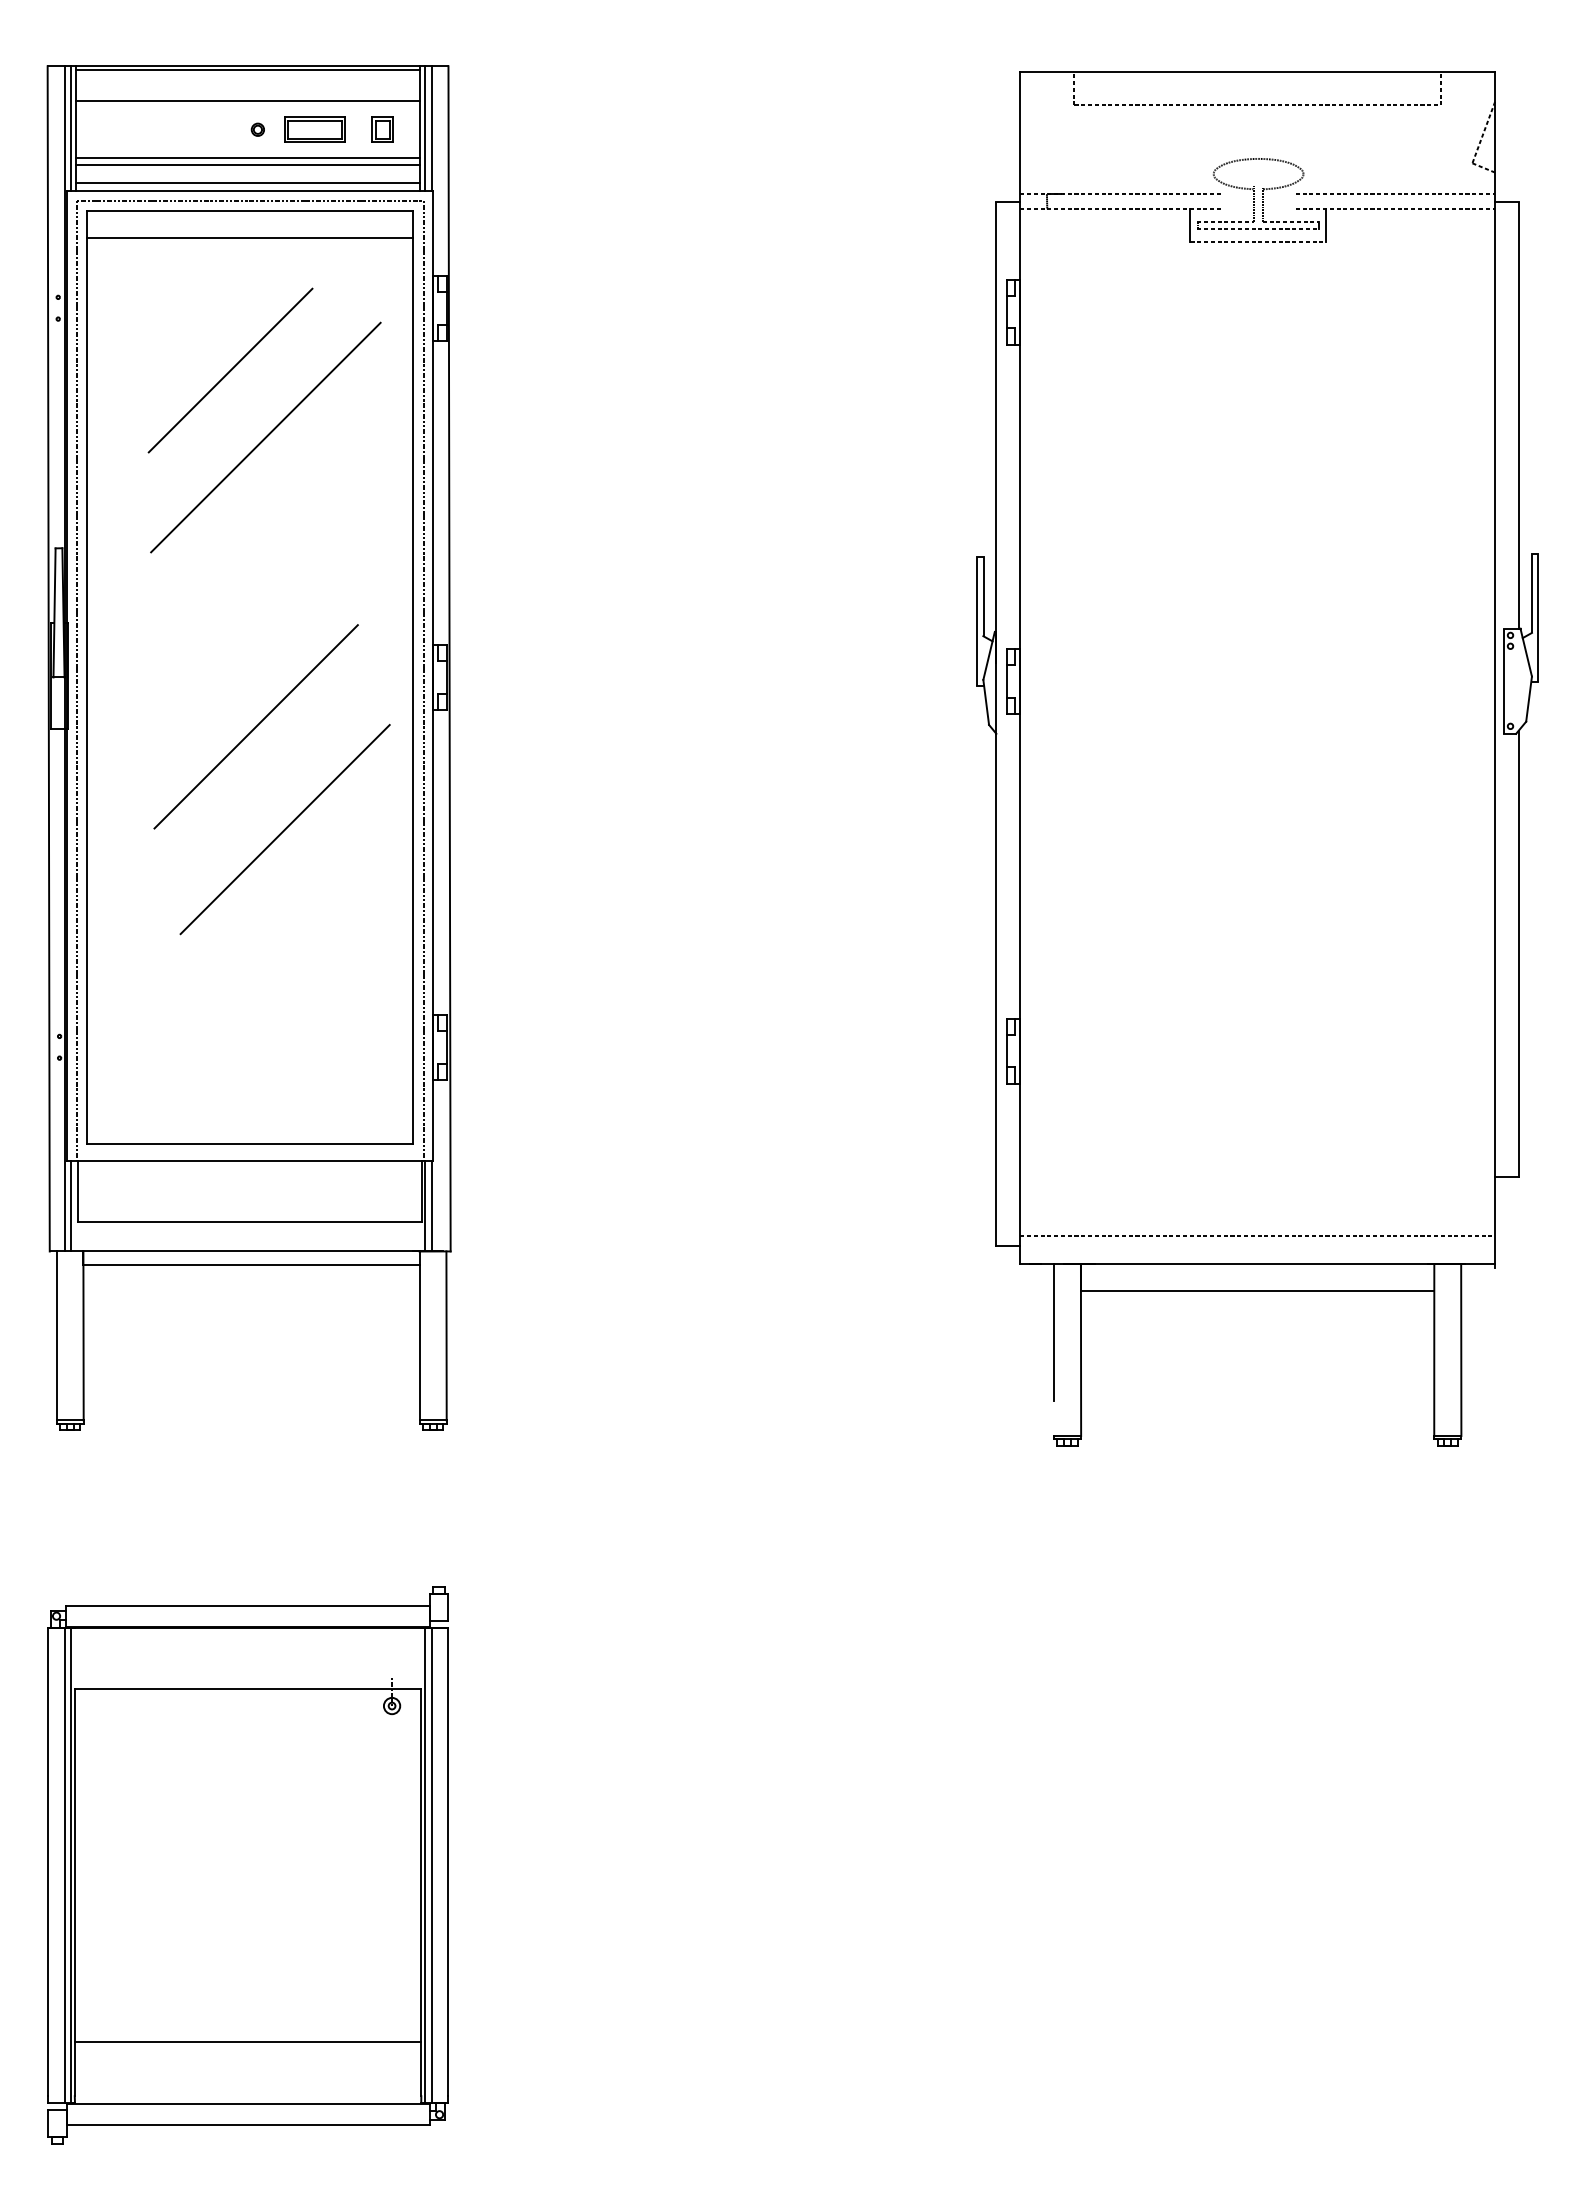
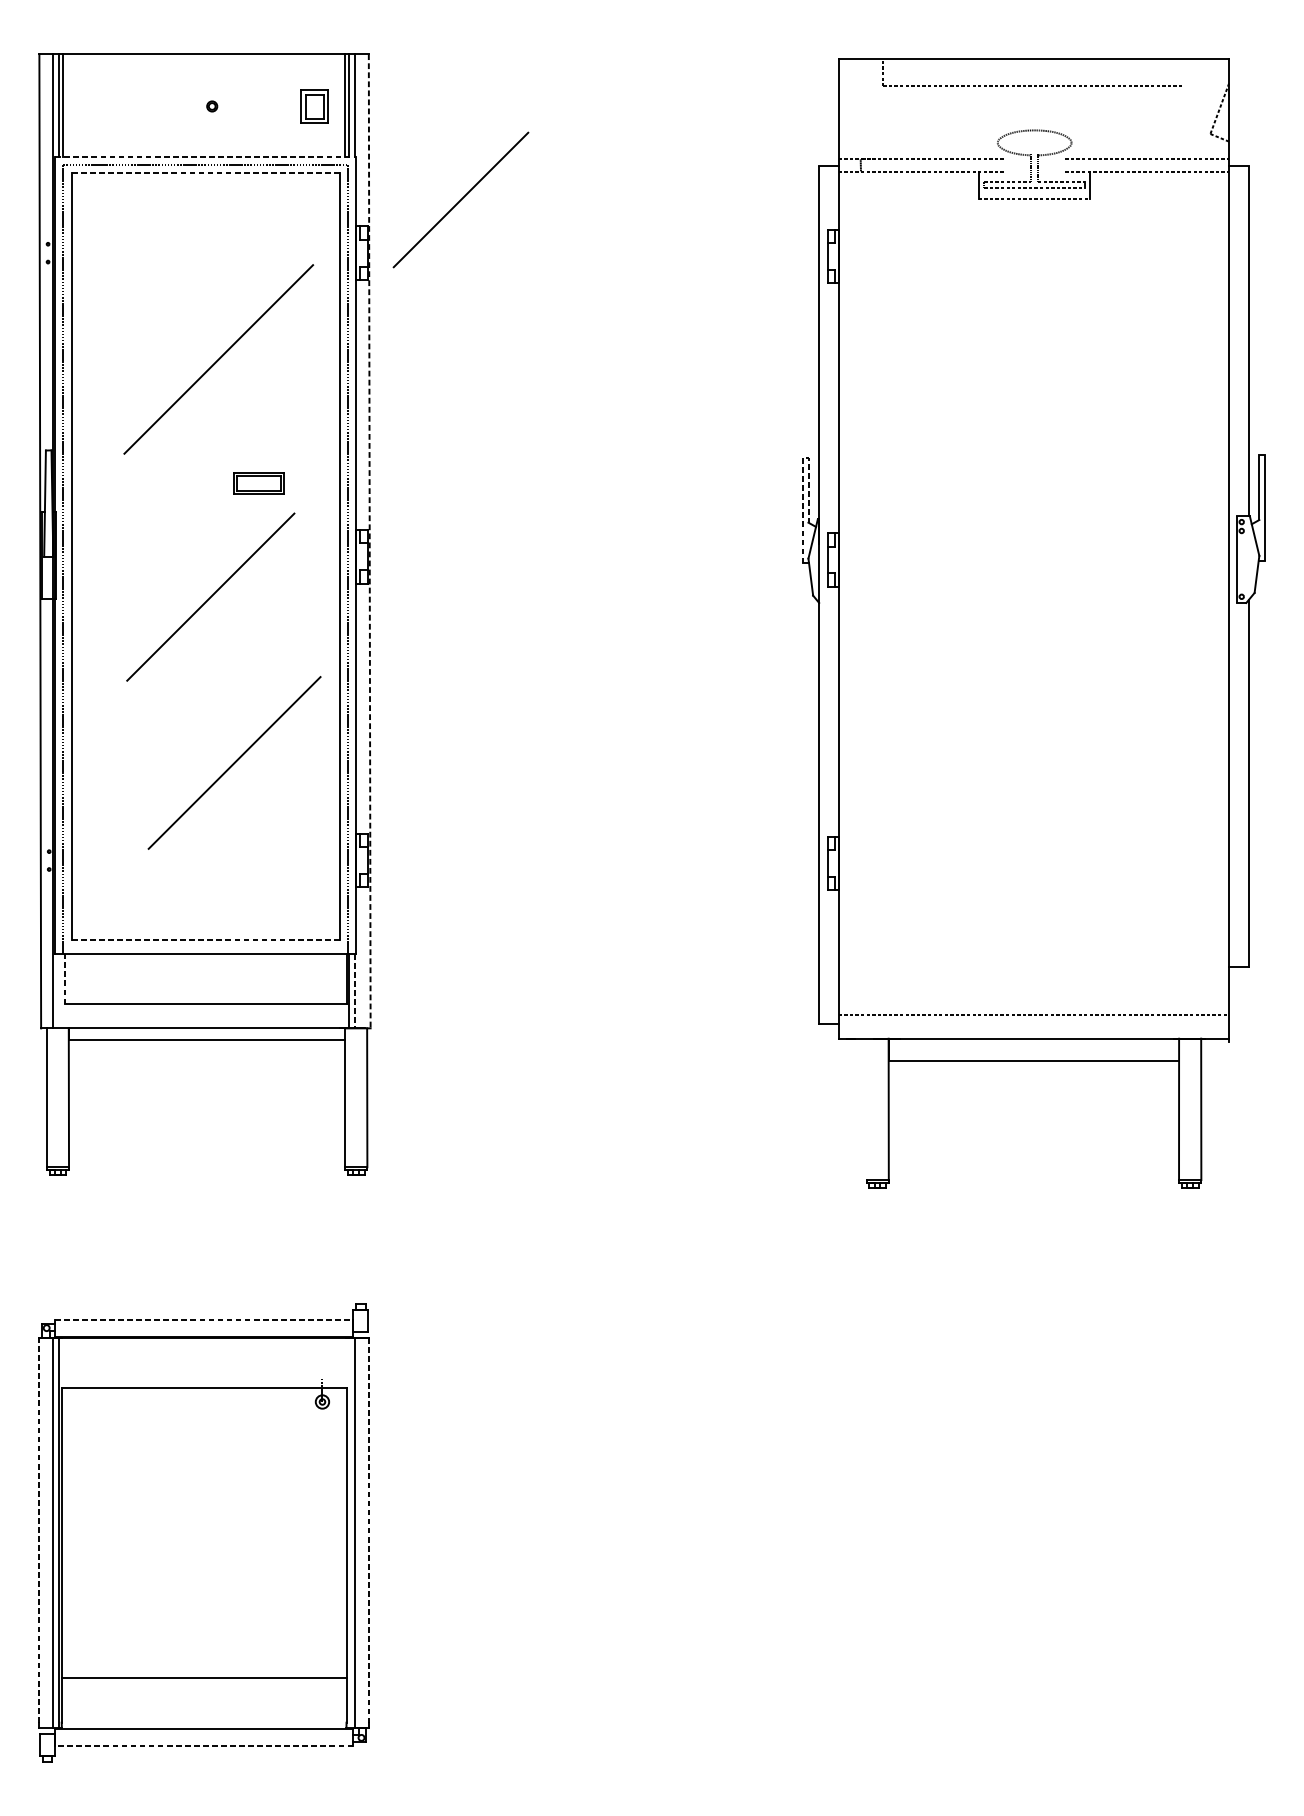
line: (247, 69) -> (203, 56), removed
line: (1440, 88) -> (1184, 72), removed
line: (247, 100) -> (203, 82), removed
part: (314, 129) -> (258, 483), moved
part: (382, 129) -> (314, 106), size x1.6
line: (247, 157) -> (203, 129), removed
line: (247, 164) -> (203, 135), removed
line: (247, 183) -> (203, 150), removed
line: (250, 190) -> (206, 156), solid -> dashed
line: (250, 211) -> (206, 173), solid -> dashed
line: (250, 238) -> (206, 195), removed
line: (230, 370) -> (460, 199), moved
line: (976, 577) -> (802, 474), solid -> dashed
line: (449, 658) -> (369, 541), solid -> dashed
line: (284, 829) -> (234, 762), moved
line: (250, 1144) -> (206, 940), solid -> dashed
line: (78, 1191) -> (64, 979), solid -> dashed
line: (71, 1206) -> (58, 991), removed
line: (431, 1206) -> (354, 991), solid -> dashed
line: (1054, 1332) -> (866, 1094), removed
line: (248, 1606) -> (204, 1320), solid -> dashed
line: (47, 1861) -> (39, 1529), solid -> dashed
line: (448, 1862) -> (368, 1530), solid -> dashed
line: (424, 1865) -> (349, 1533), removed
line: (248, 2124) -> (204, 1745), solid -> dashed

